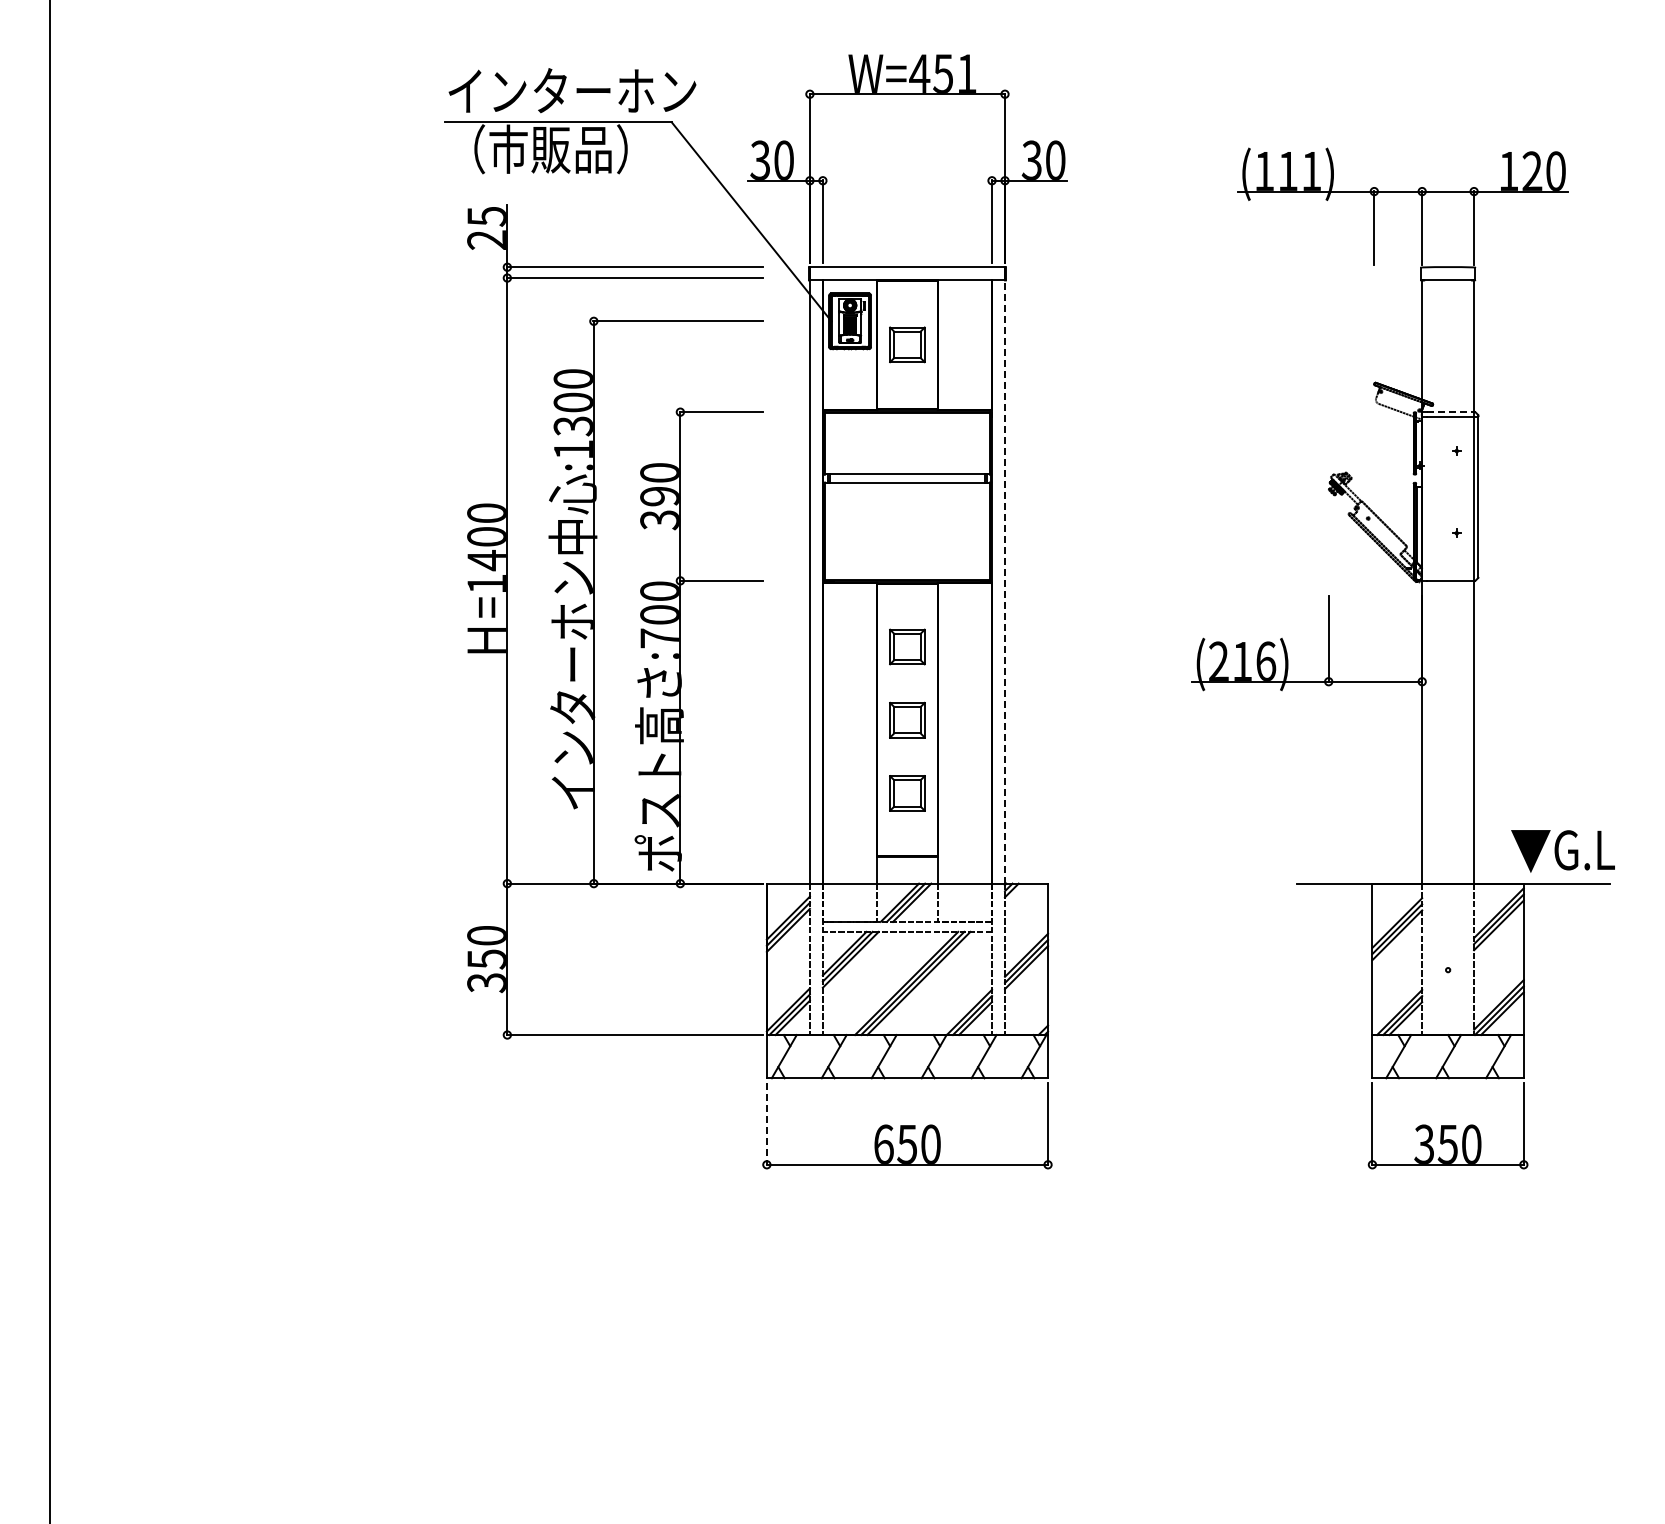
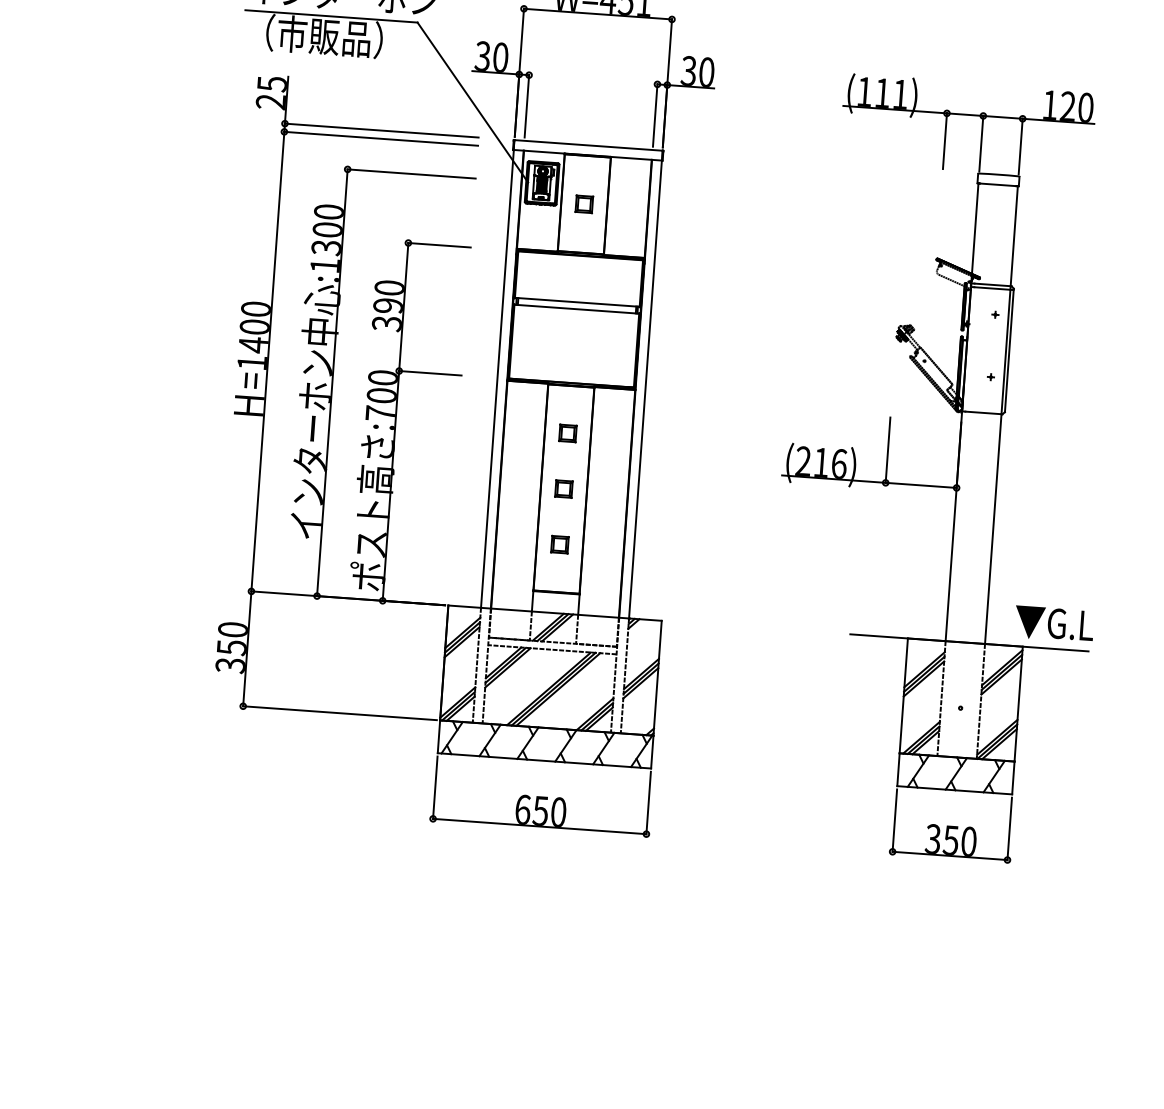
part: (907, 344) -> (584, 204), size x0.62
line: (1450, 412) -> (992, 285), dashed -> solid
line: (1005, 581) -> (645, 389), dashed -> solid
part: (907, 646) -> (567, 433), size x0.62
part: (907, 719) -> (564, 488), size x0.62
part: (907, 793) -> (559, 544), size x0.62
line: (766, 1124) -> (434, 788), dashed -> solid

